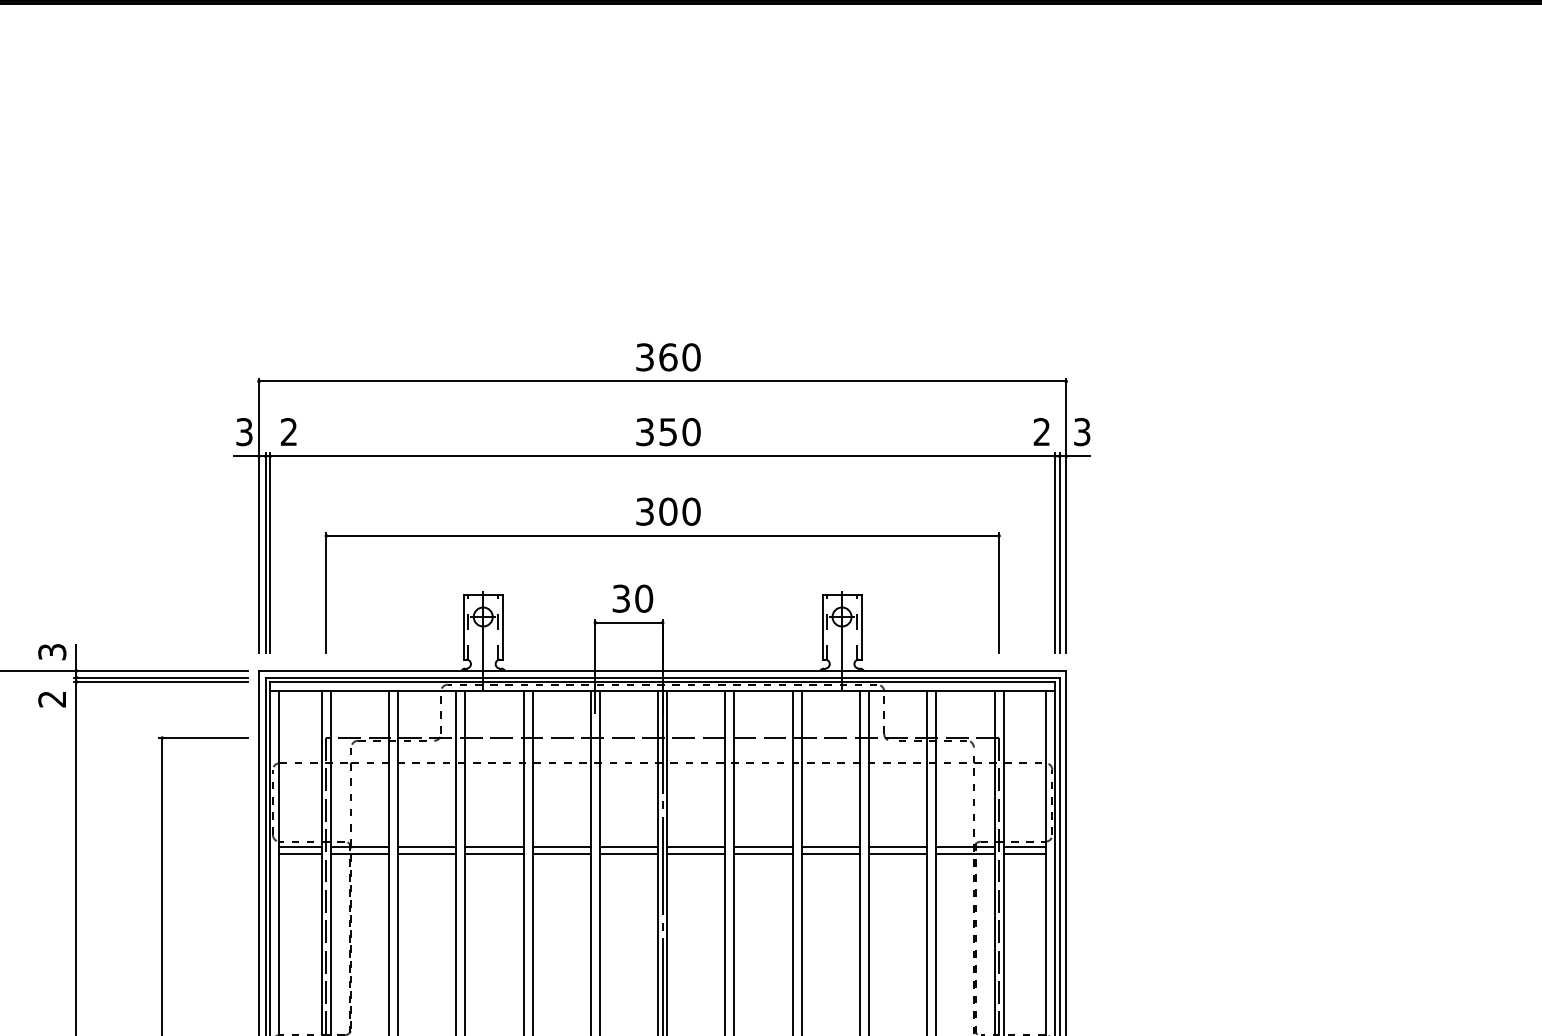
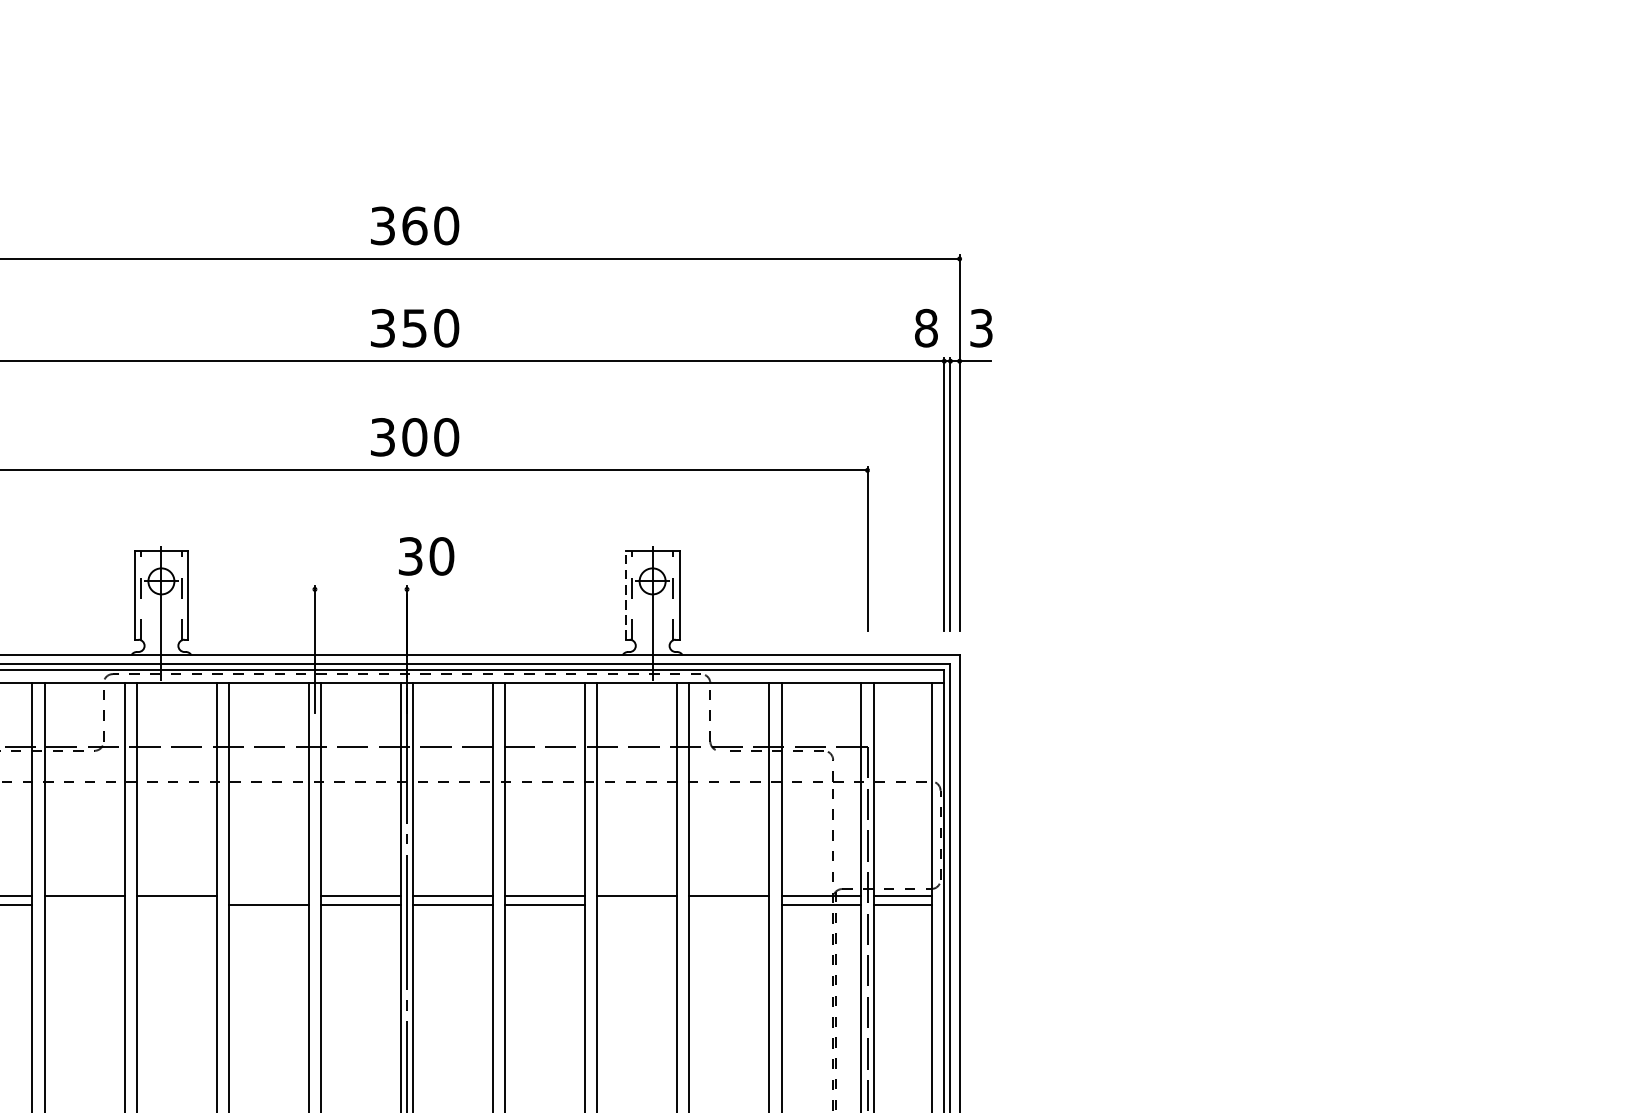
text: (1041, 432) -> (925, 328), 2 -> 8
text: (632, 598) -> (425, 556), moved
line: (628, 622) -> (360, 588), removed
line: (822, 627) -> (625, 595), solid -> dashed
line: (561, 846) -> (268, 895), removed
line: (427, 853) -> (85, 905), removed
line: (494, 853) -> (176, 905), removed
line: (830, 853) -> (636, 905), removed
line: (897, 853) -> (728, 905), removed

